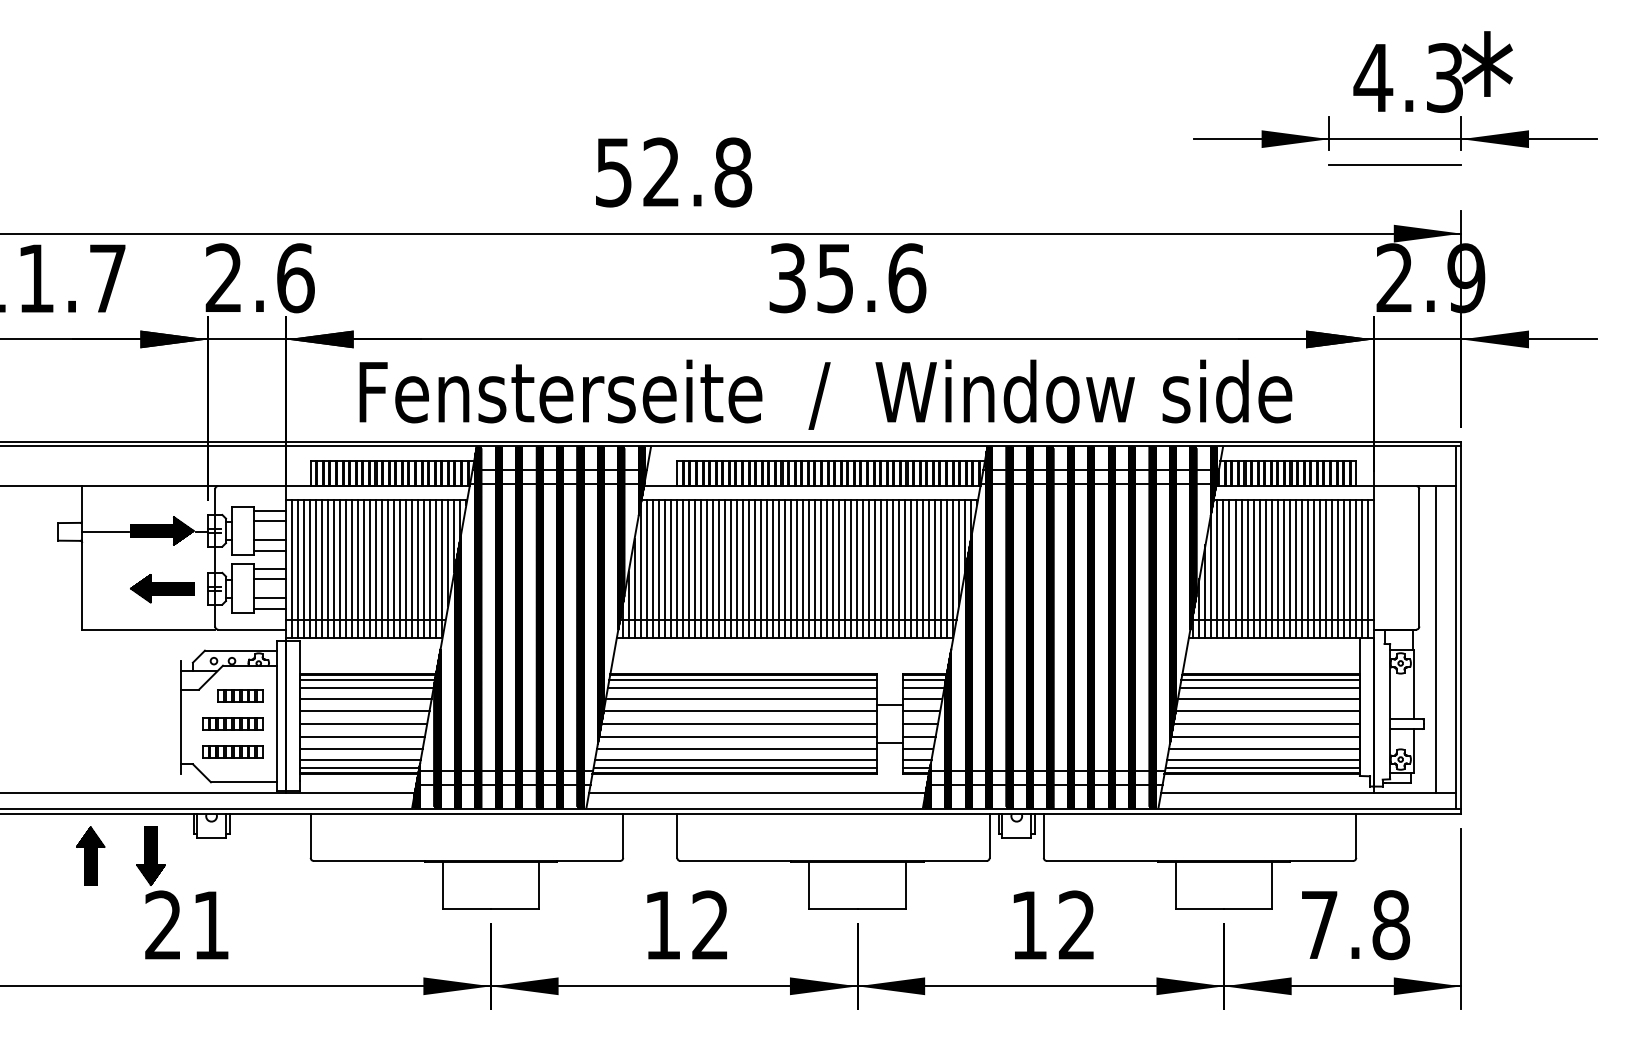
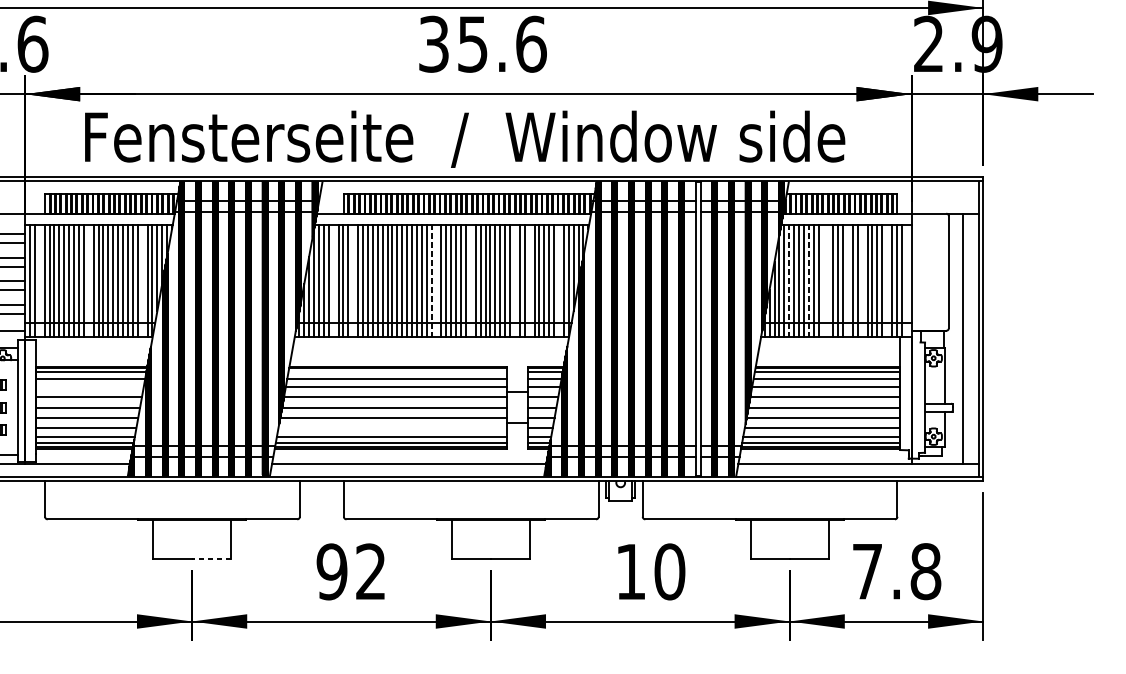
line: (304, 568) -> (40, 280), removed
line: (364, 568) -> (88, 280), removed
line: (430, 568) -> (142, 280), removed
line: (664, 568) -> (333, 280), removed
line: (688, 568) -> (353, 280), removed
line: (784, 568) -> (431, 280), solid -> dashed
line: (790, 568) -> (436, 280), removed
line: (832, 568) -> (470, 280), removed
line: (886, 568) -> (514, 280), removed
line: (905, 568) -> (530, 280), removed
line: (941, 568) -> (559, 280), removed
line: (1223, 568) -> (789, 280), solid -> dashed
line: (1247, 568) -> (808, 280), solid -> dashed
line: (1265, 568) -> (823, 280), removed
line: (1271, 568) -> (828, 280), removed
line: (1295, 568) -> (847, 280), removed
line: (1313, 568) -> (862, 280), removed
line: (1343, 568) -> (887, 280), removed
line: (1367, 568) -> (906, 280), removed
hatch: (1111, 627) -> (697, 329), removed
line: (742, 680) -> (397, 372), removed
line: (365, 698) -> (89, 386), removed
line: (736, 749) -> (392, 428), removed
line: (514, 909) -> (211, 558), solid -> dashed
text: (662, 925) -> (331, 571), 12 -> 92
text: (1077, 925) -> (670, 571), 12 -> 10

